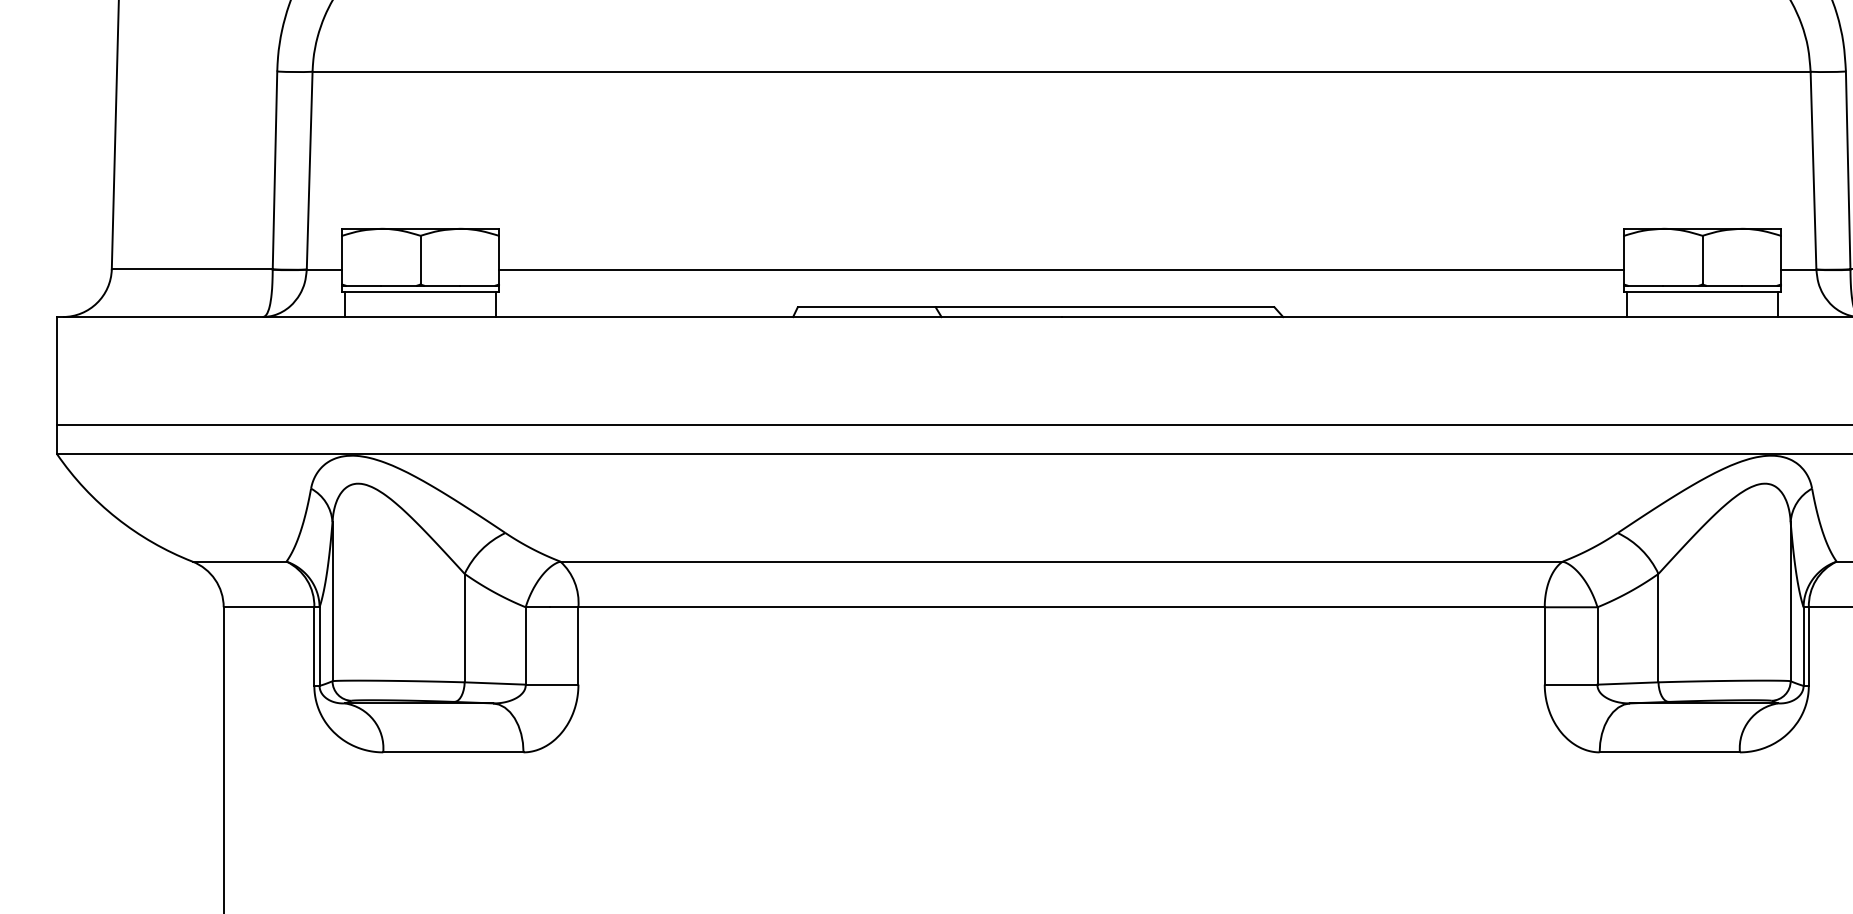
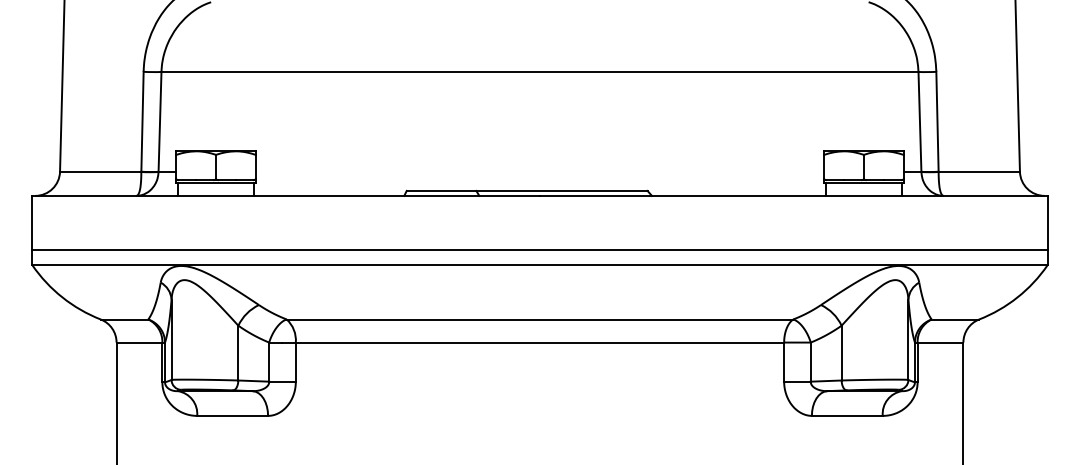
line: (1060, 270) -> (539, 172), removed

